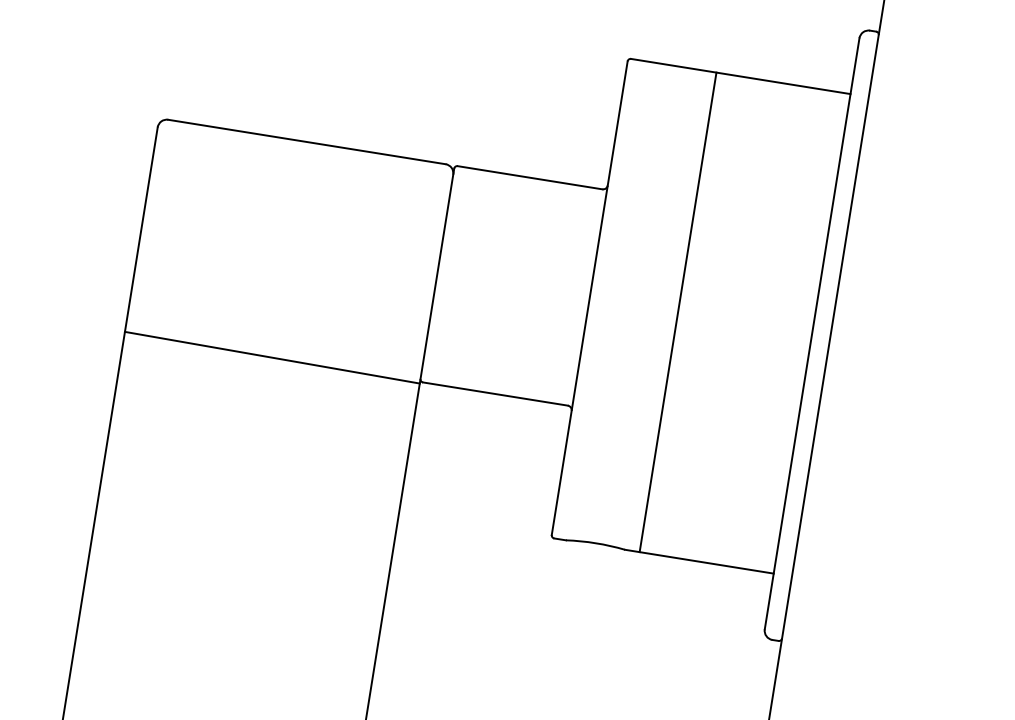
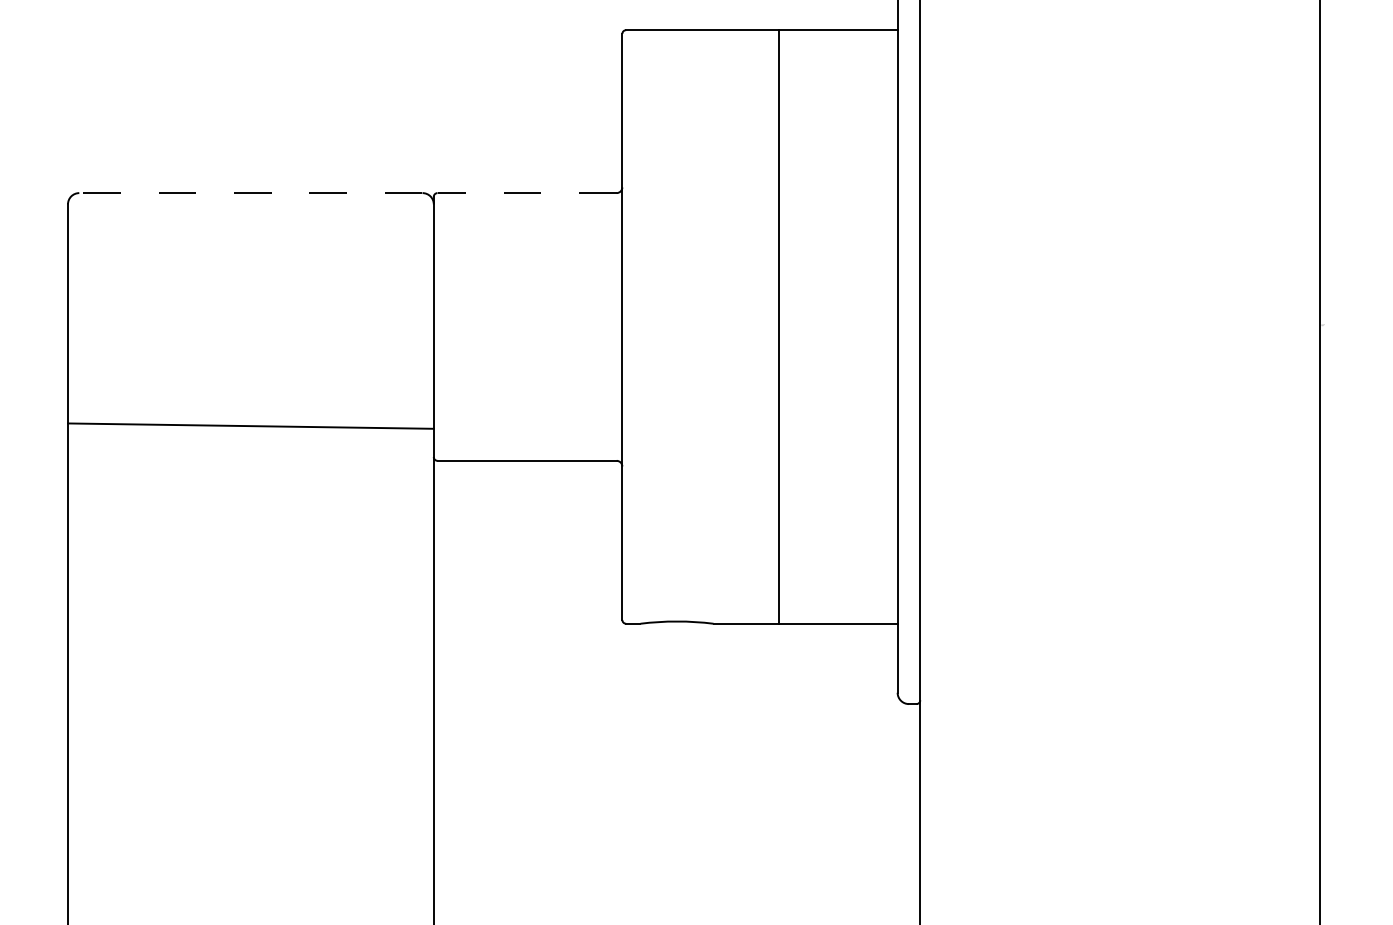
line: (306, 142) -> (250, 193), solid -> dashed
line: (530, 178) -> (527, 193), solid -> dashed
line: (677, 311) -> (778, 326), moved
line: (272, 357) -> (250, 425), moved

